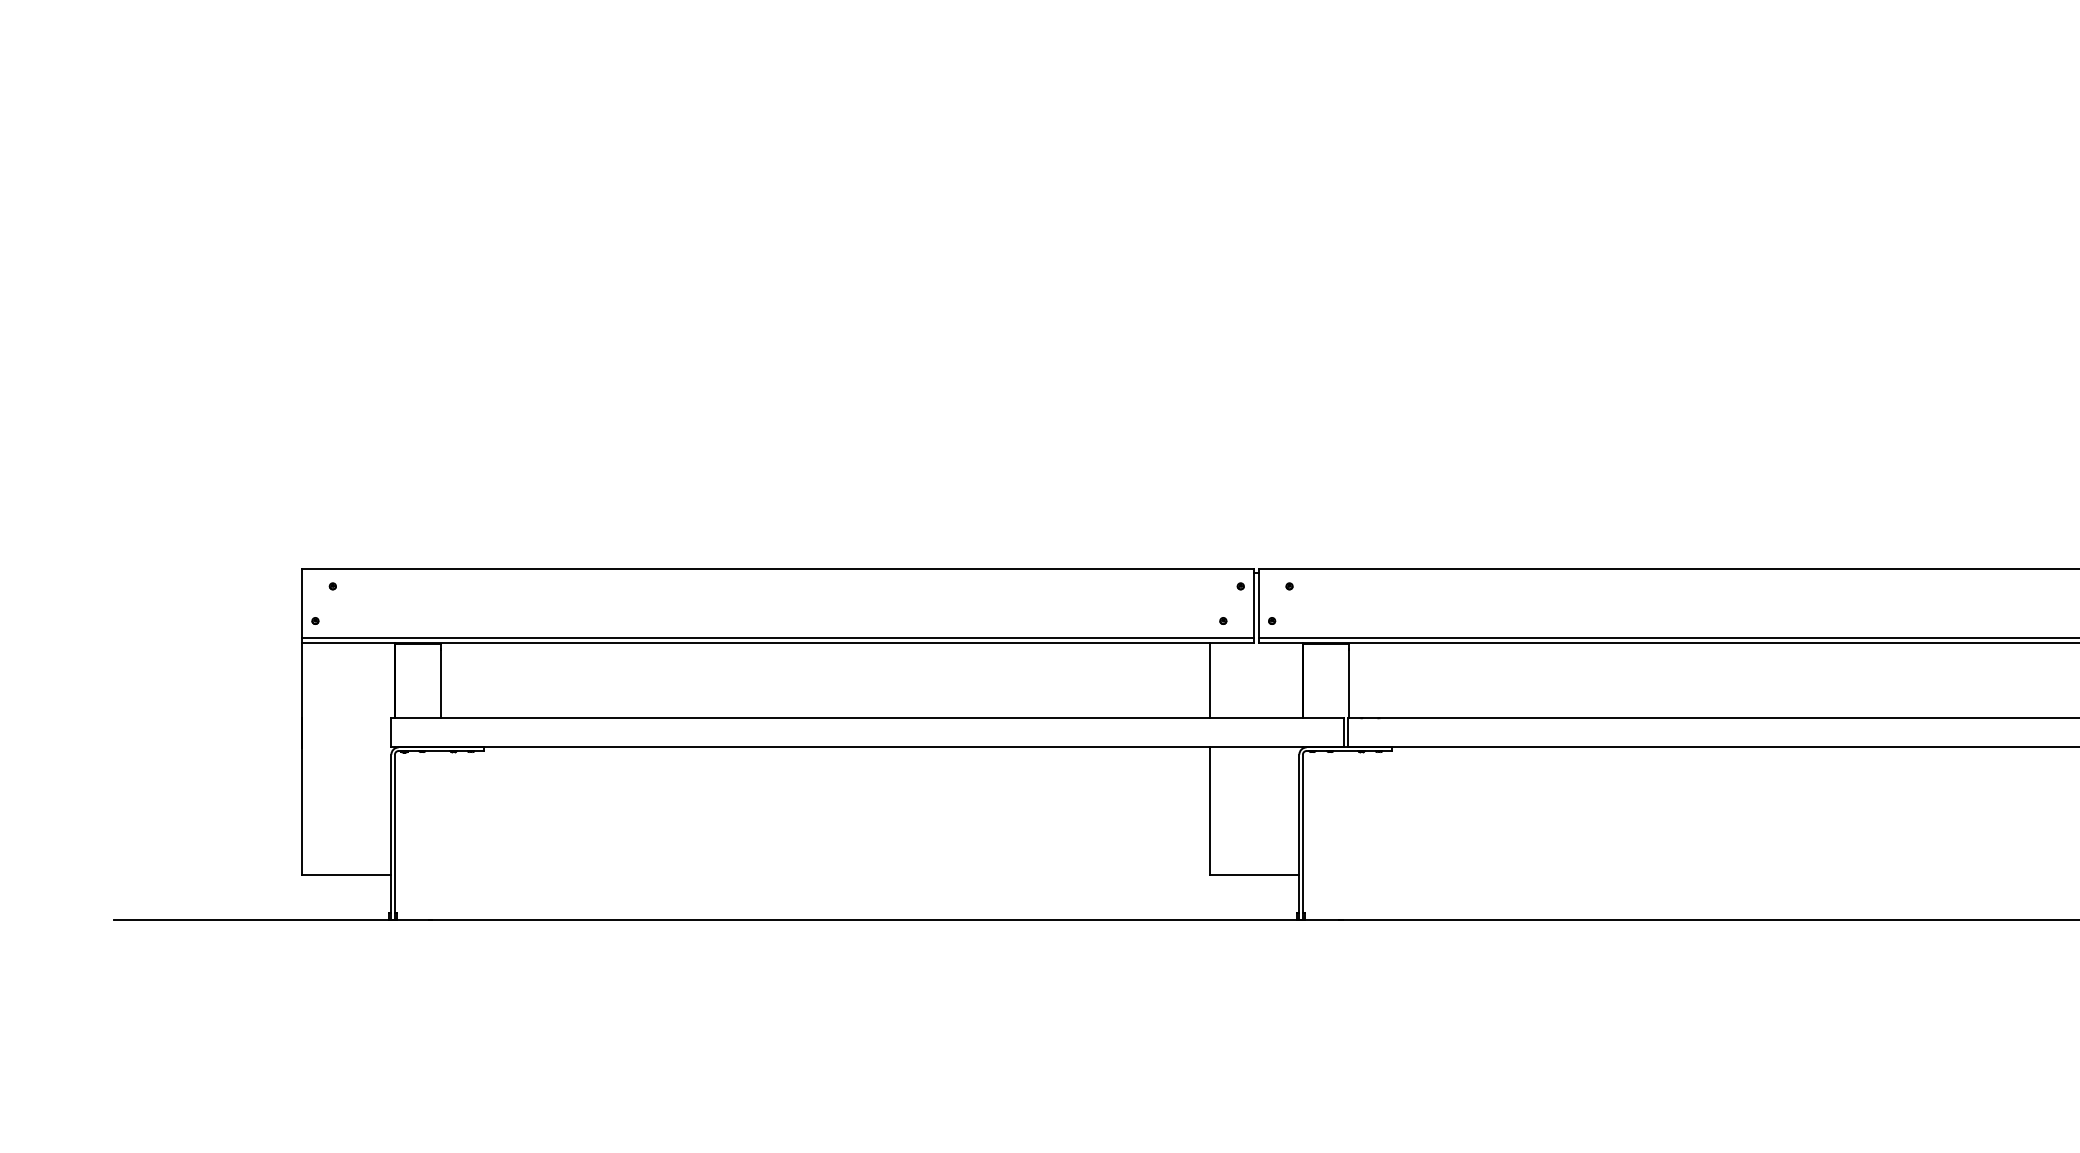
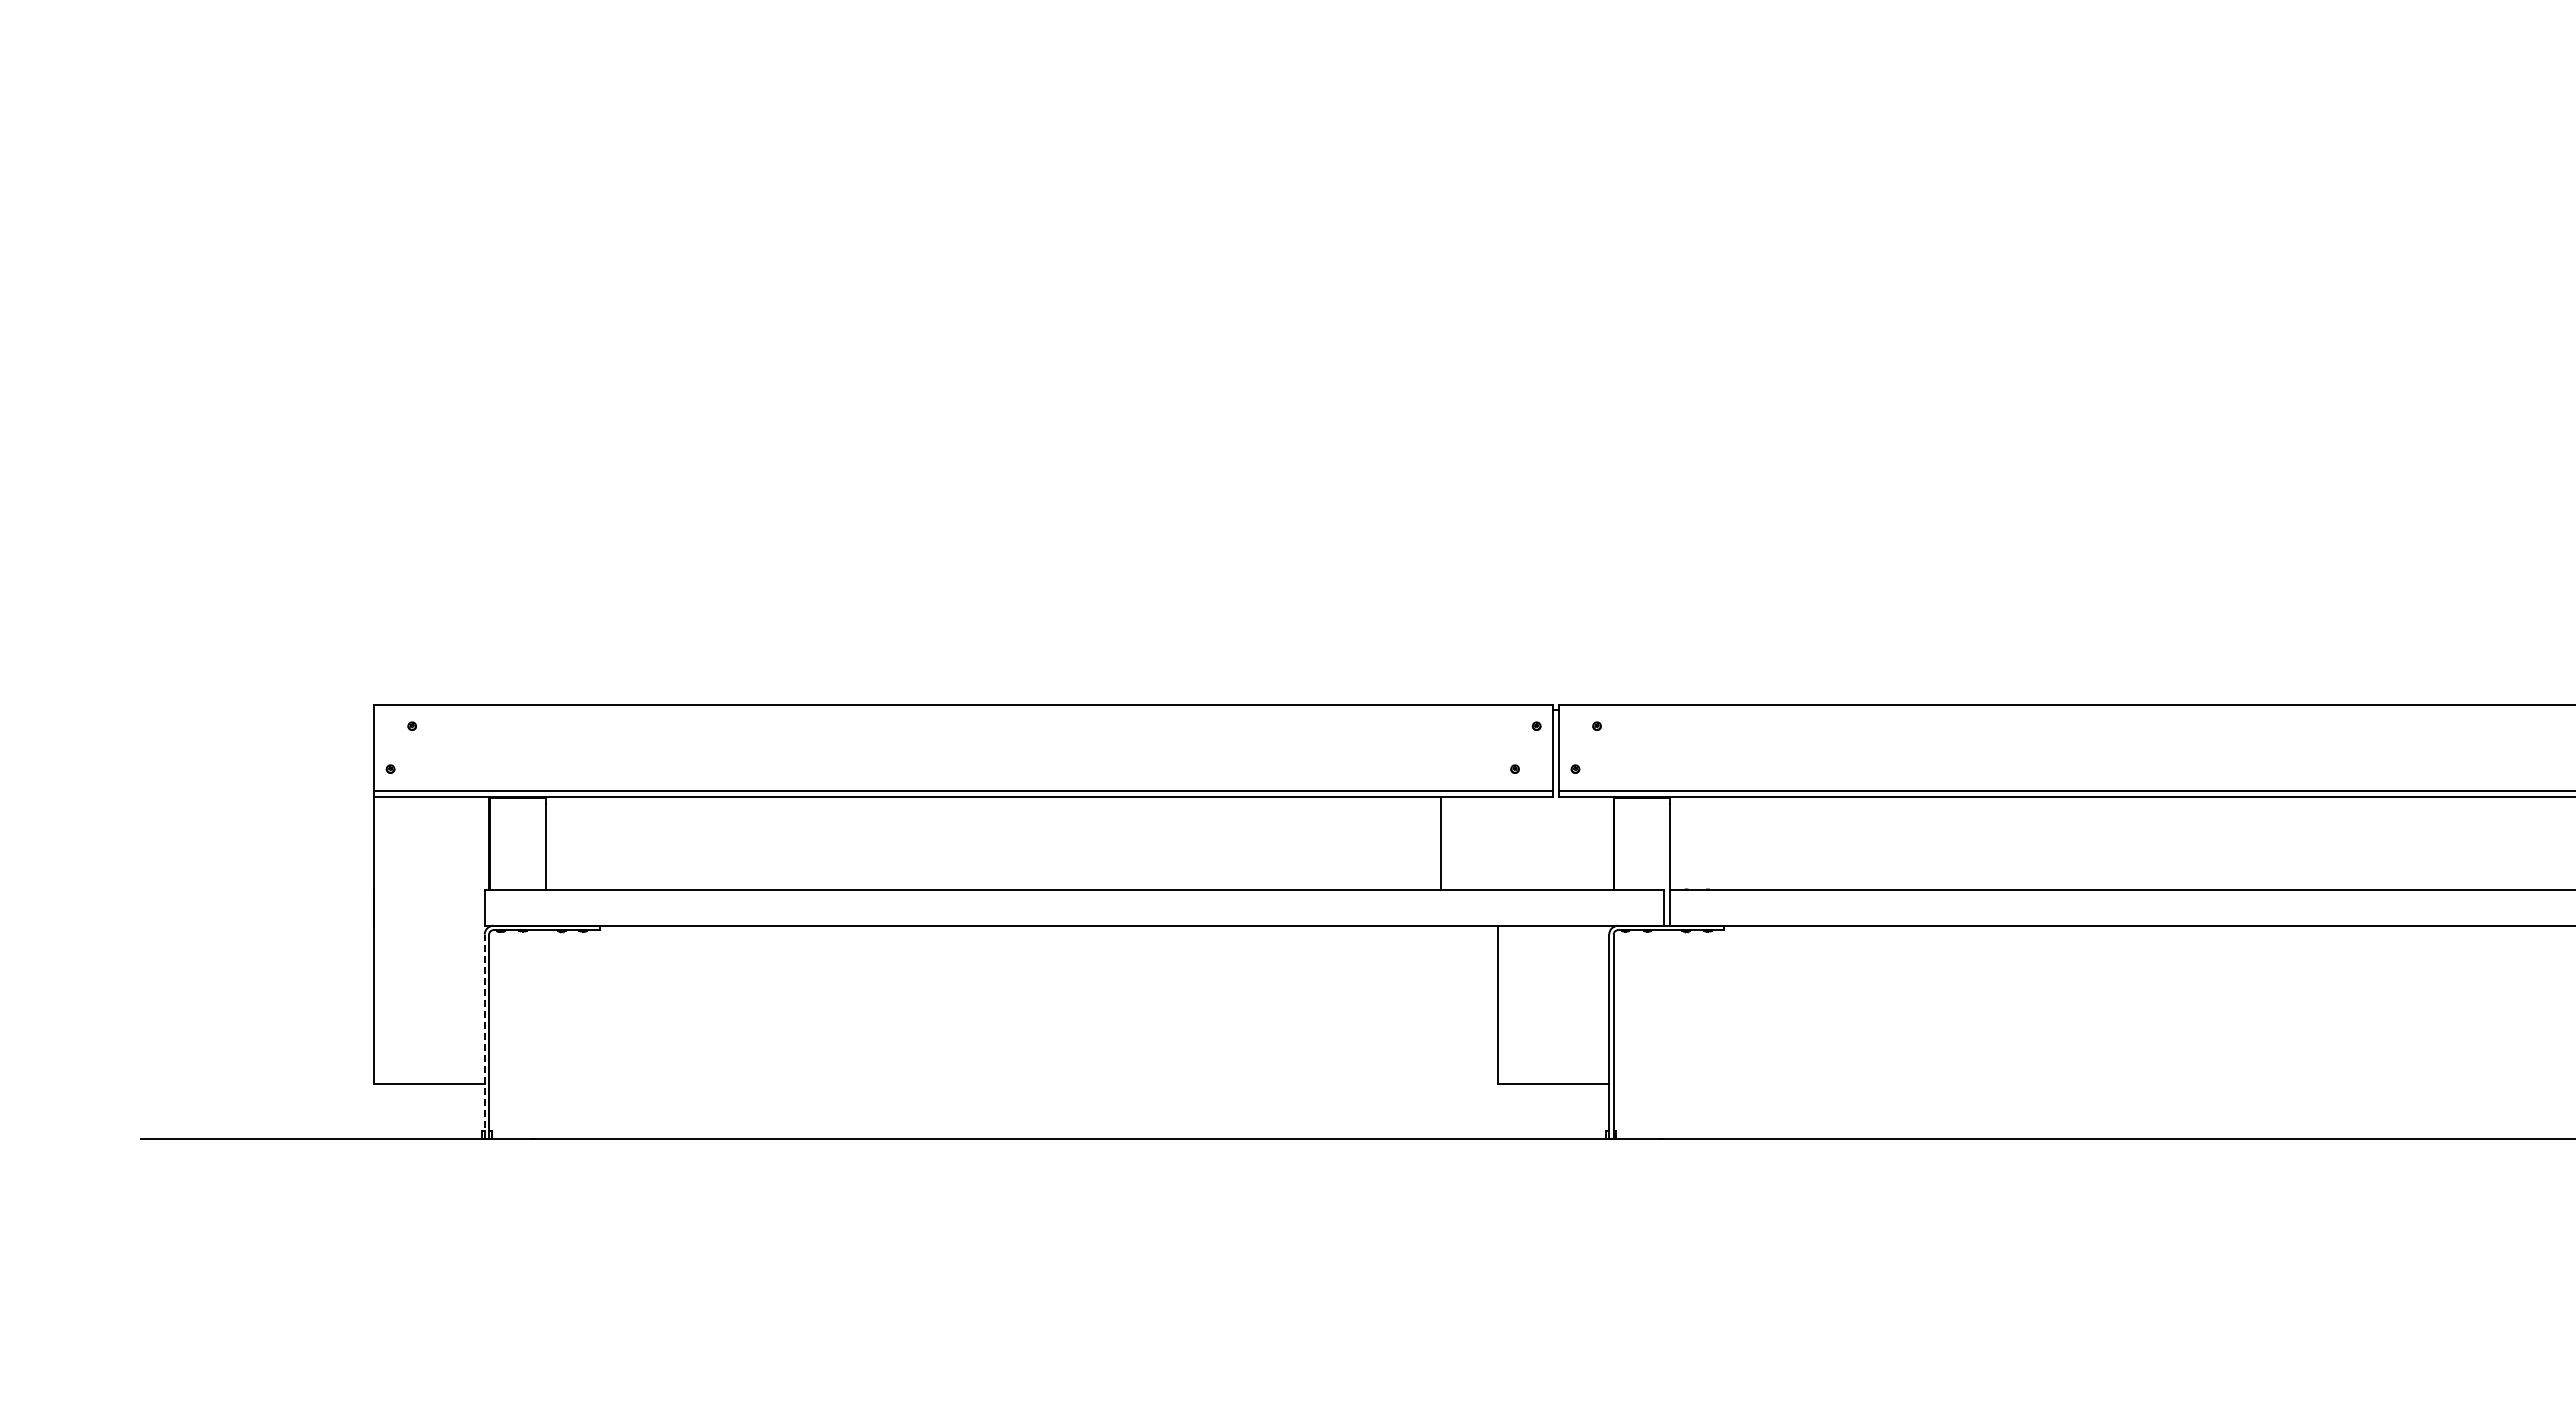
line: (1209, 680) -> (1441, 842), moved
line: (391, 836) -> (484, 1036), solid -> dashed

